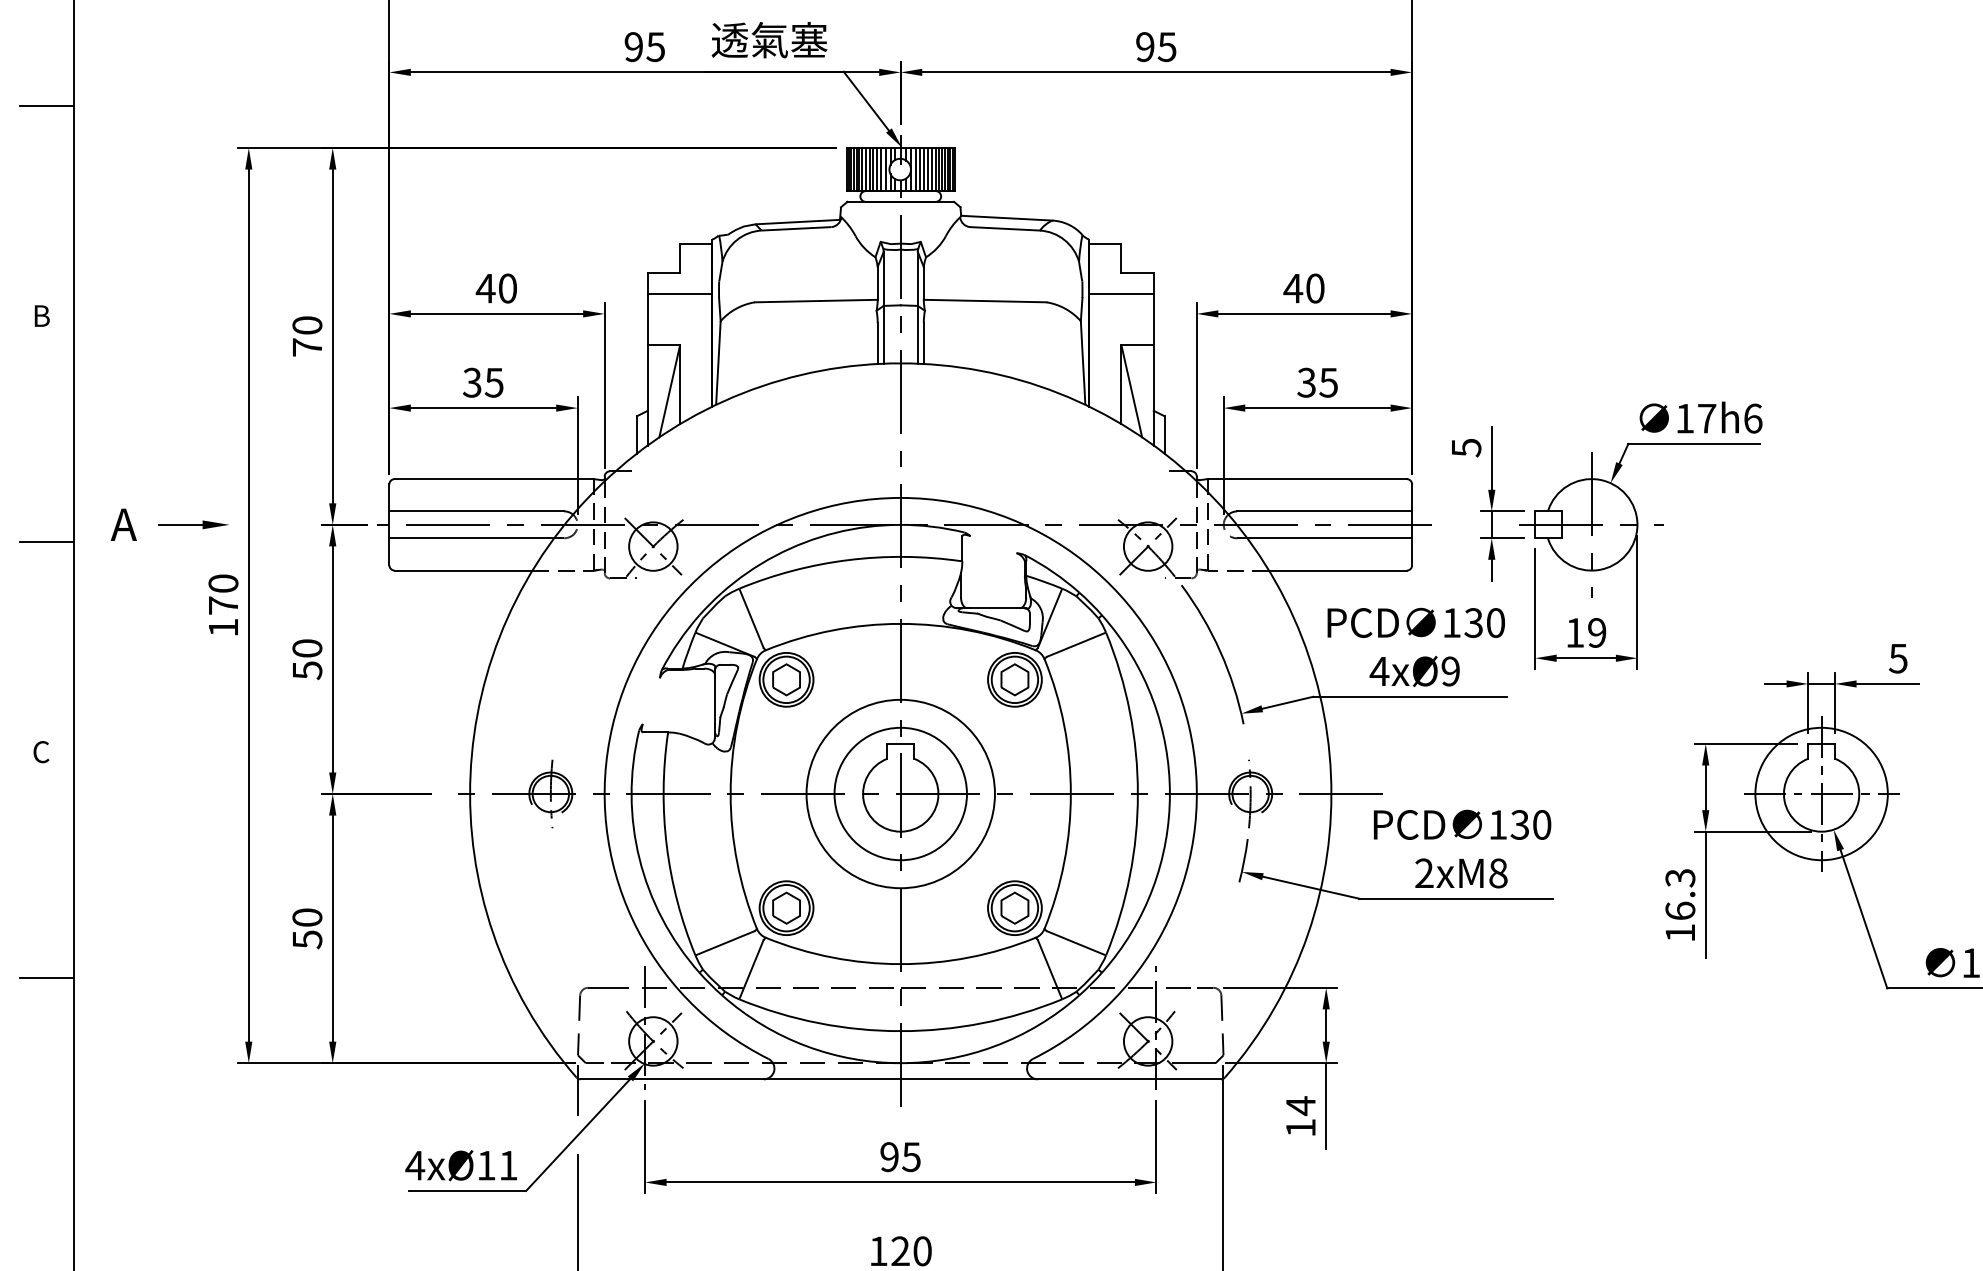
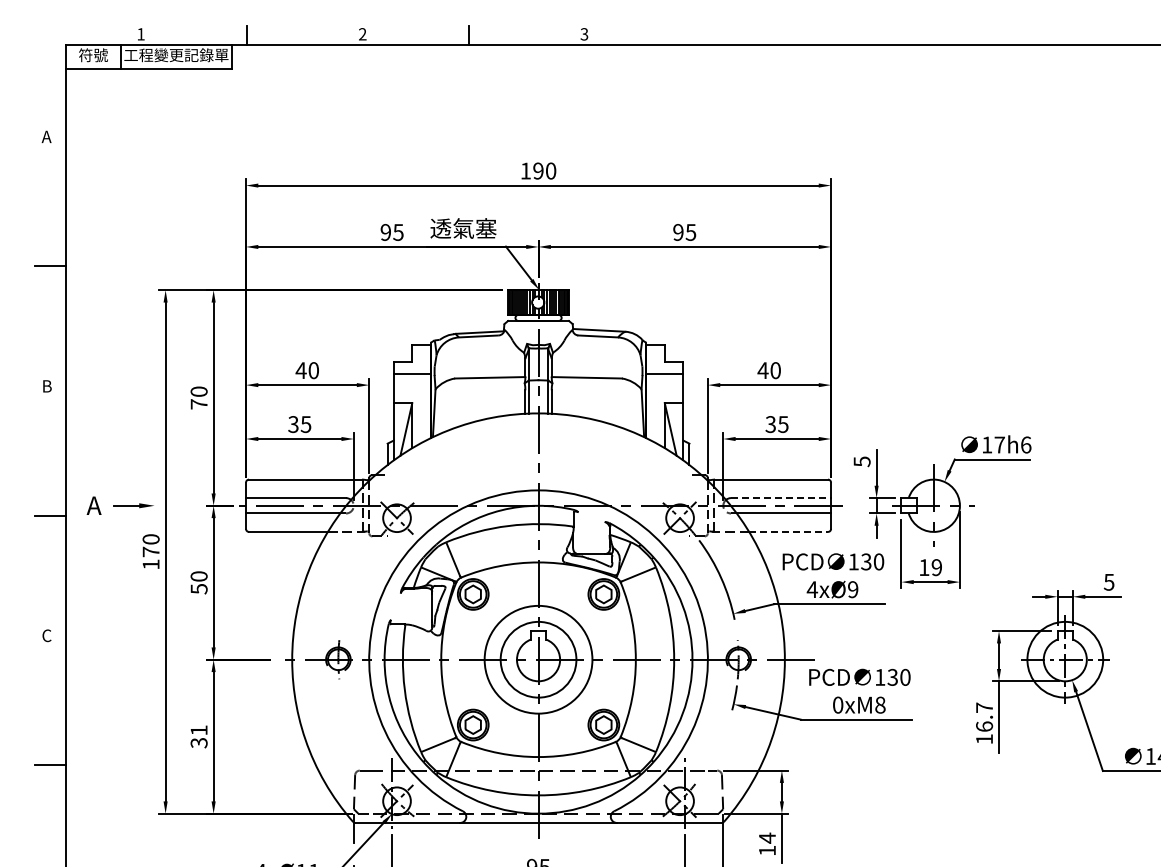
line: (1325, 512) -> (781, 498), solid -> dashed
line: (1339, 569) -> (789, 531), solid -> dashed
text: (1425, 872) -> (838, 704), 2xM8 -> 0xM8
text: (1680, 877) -> (984, 707), 16.3 -> 16.7
text: (306, 928) -> (198, 736), 50 -> 31

